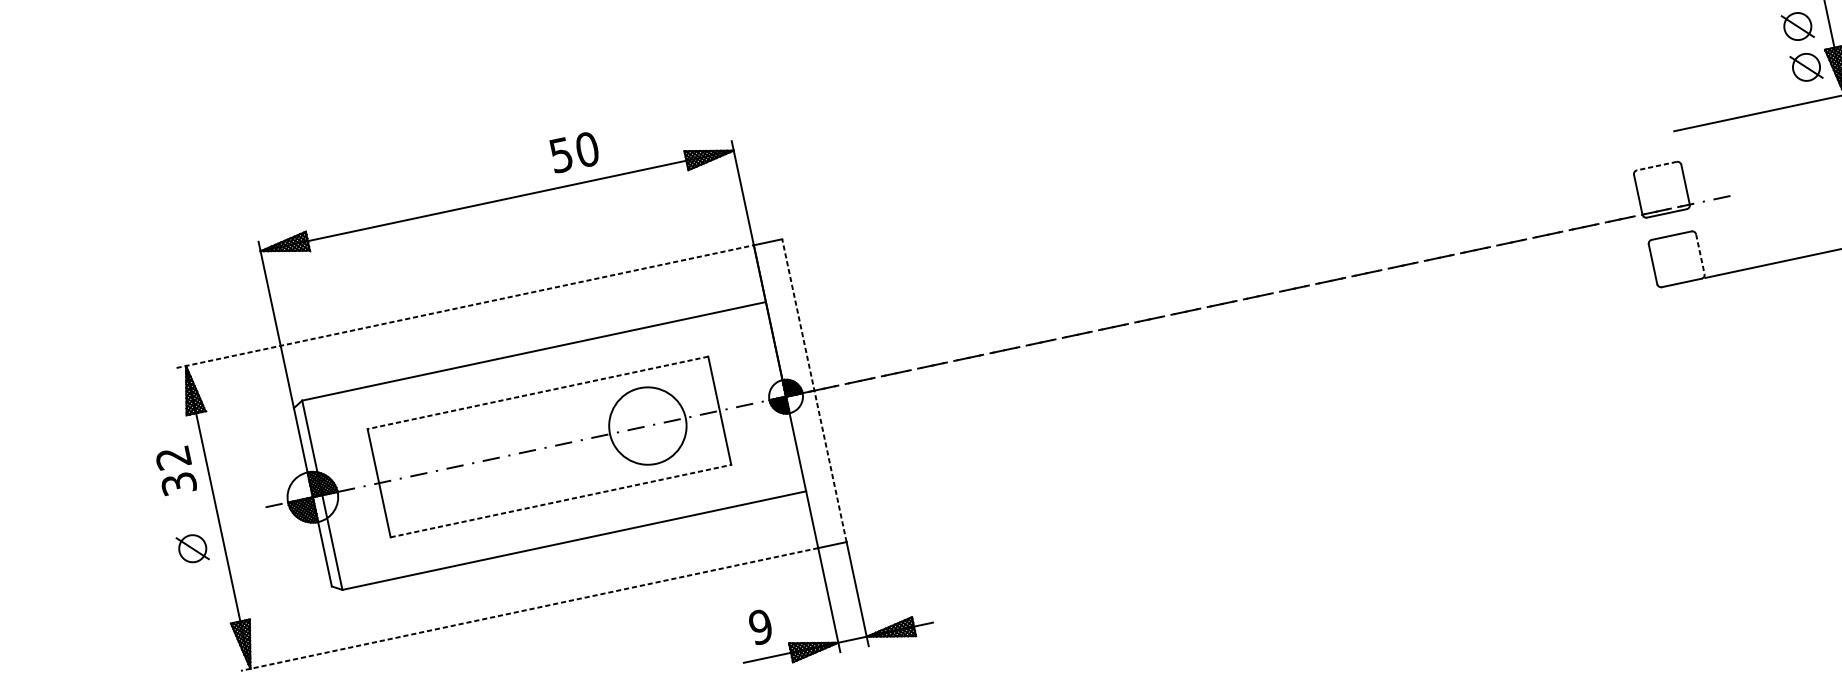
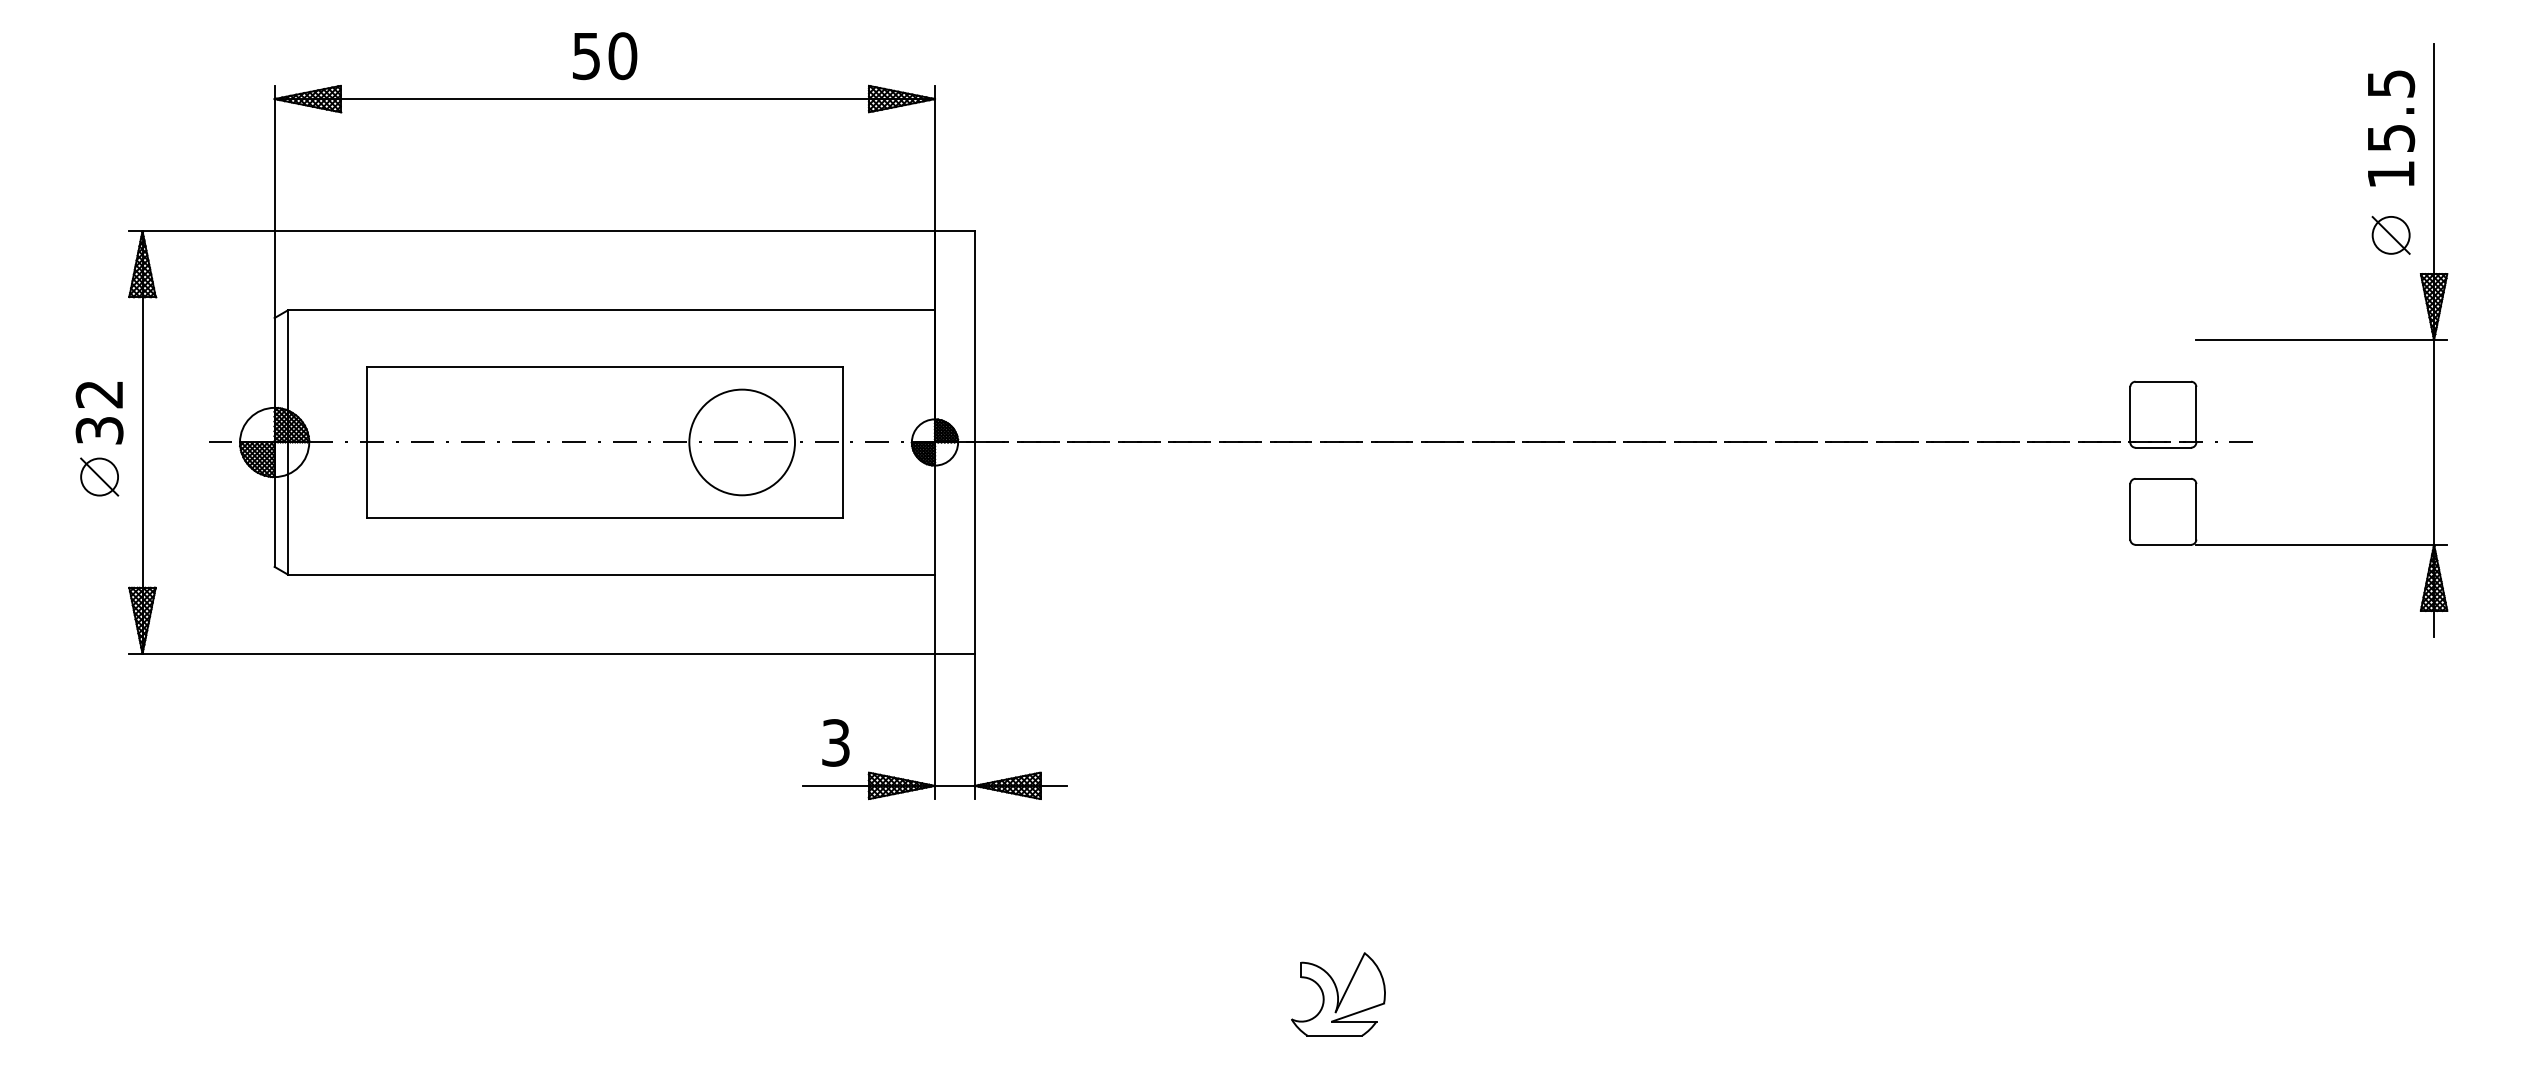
part: (1806, 67) -> (2390, 292), removed
text: (575, 152) -> (605, 56), moved
line: (1656, 165) -> (2163, 381), dashed -> solid
line: (1700, 254) -> (2196, 511), dashed -> solid
line: (465, 306) -> (532, 231), dashed -> solid
line: (814, 389) -> (974, 441), dashed -> solid
line: (537, 392) -> (604, 366), dashed -> solid
text: (176, 471) -> (99, 413), moved
line: (560, 501) -> (604, 518), dashed -> solid
line: (529, 609) -> (532, 653), dashed -> solid
text: (760, 626) -> (835, 742), 9 -> 3

